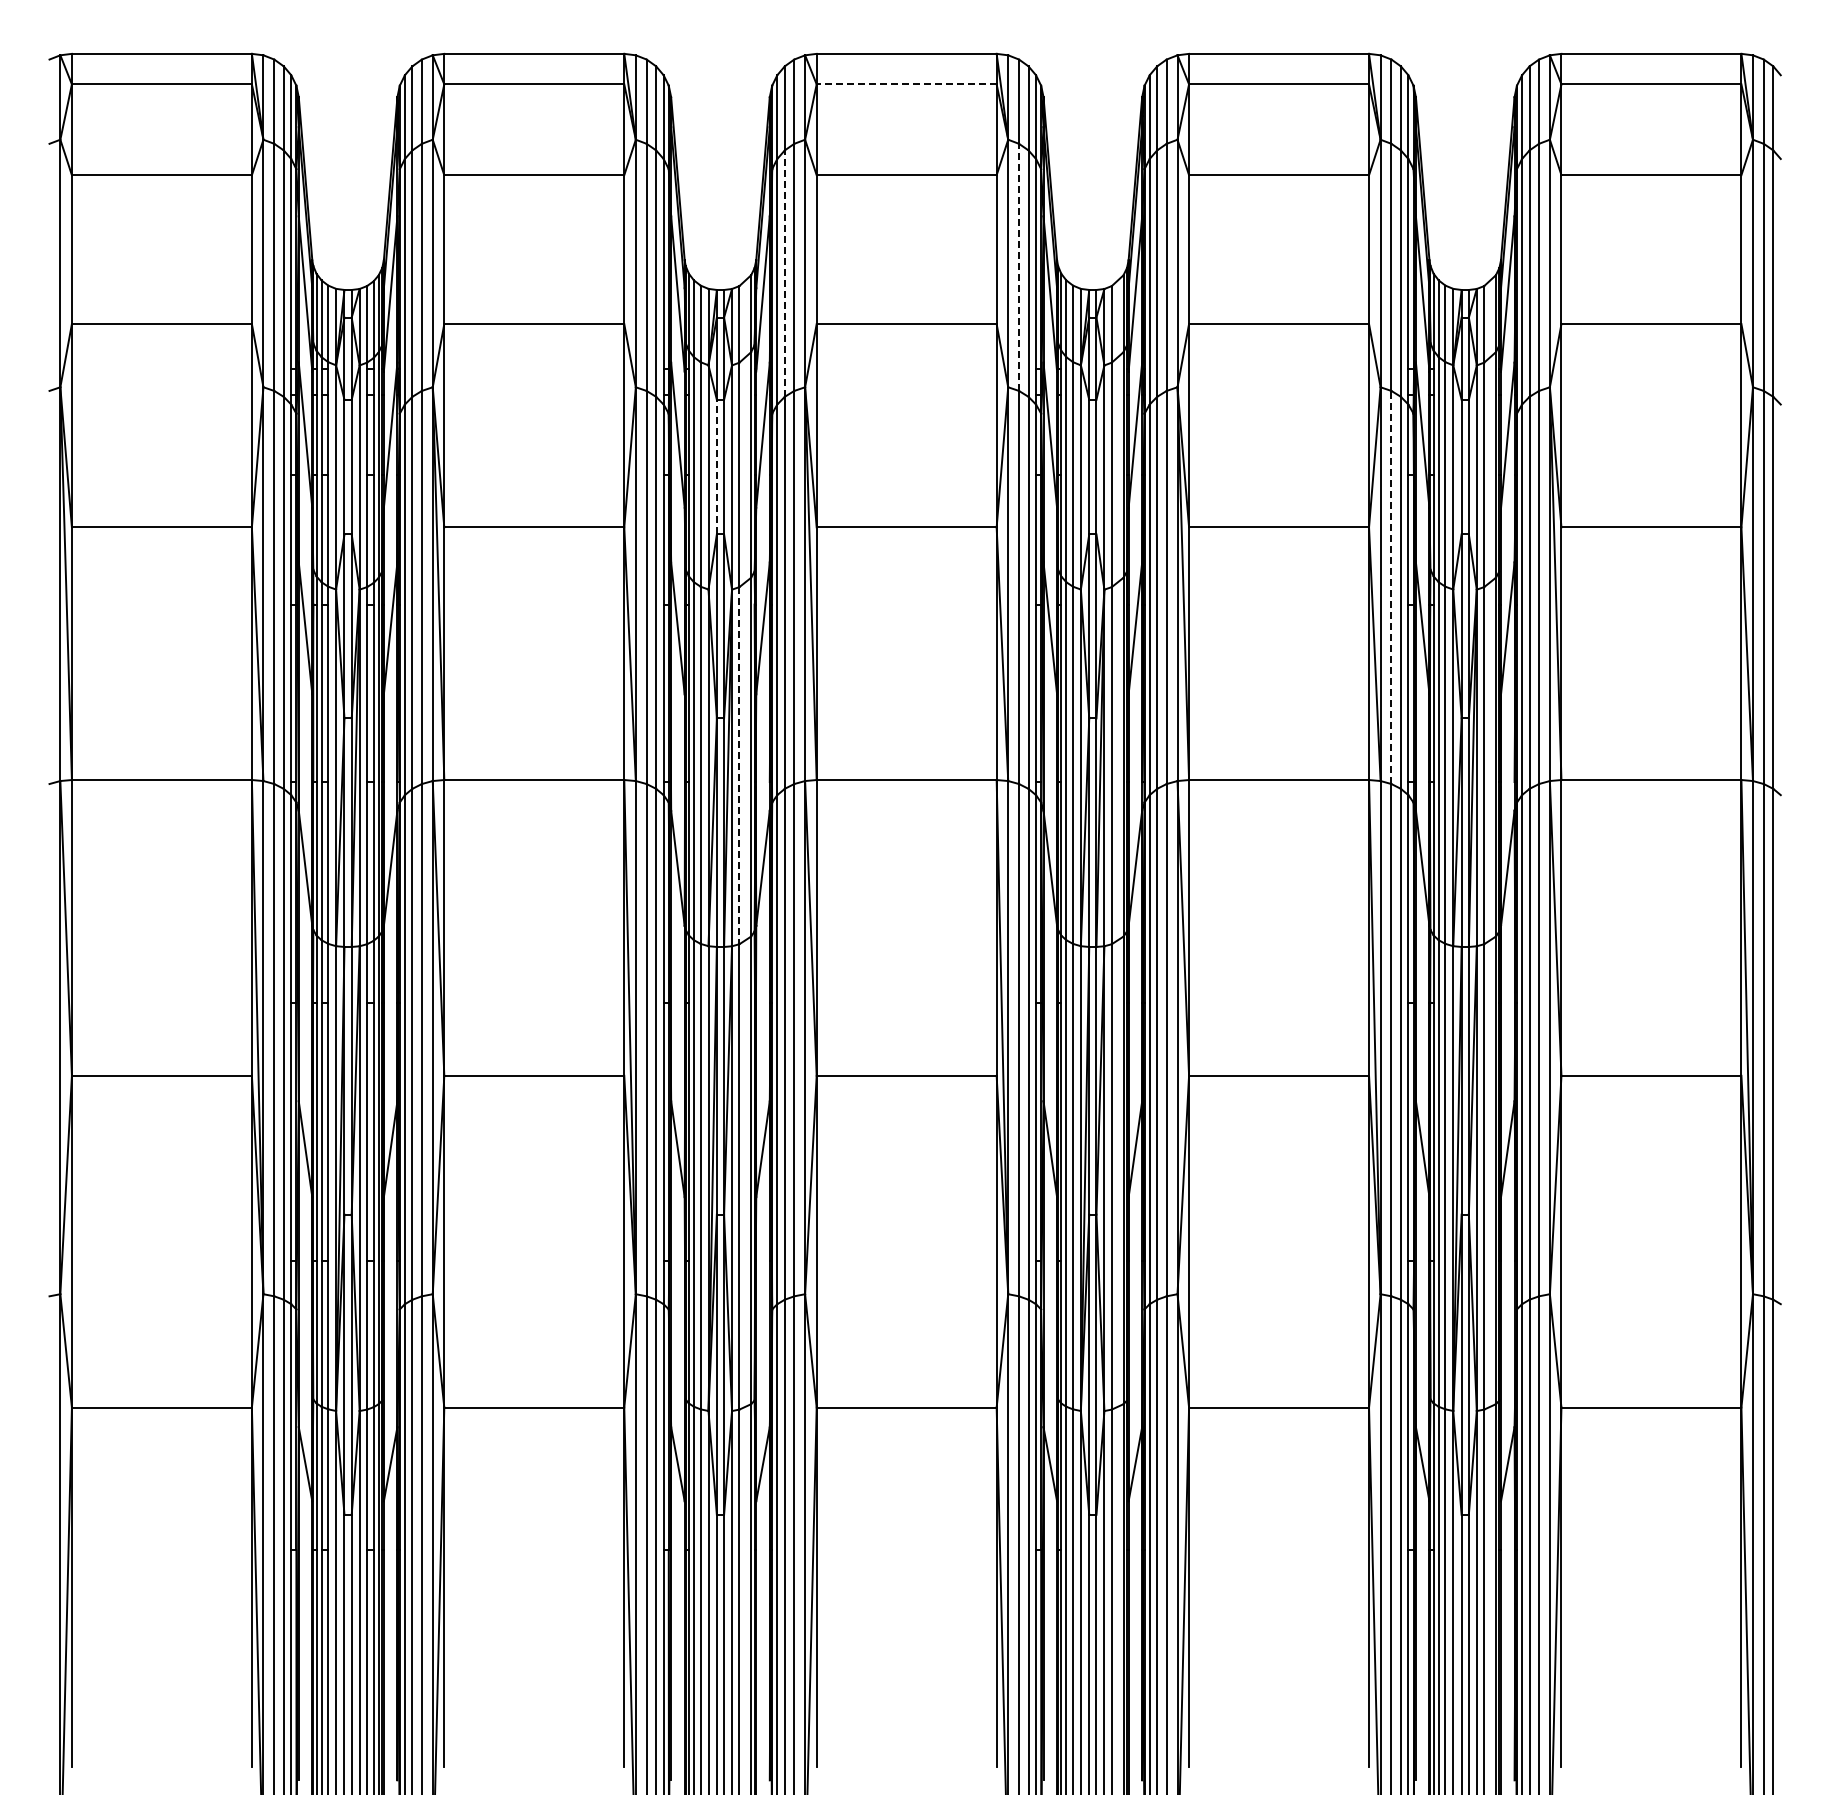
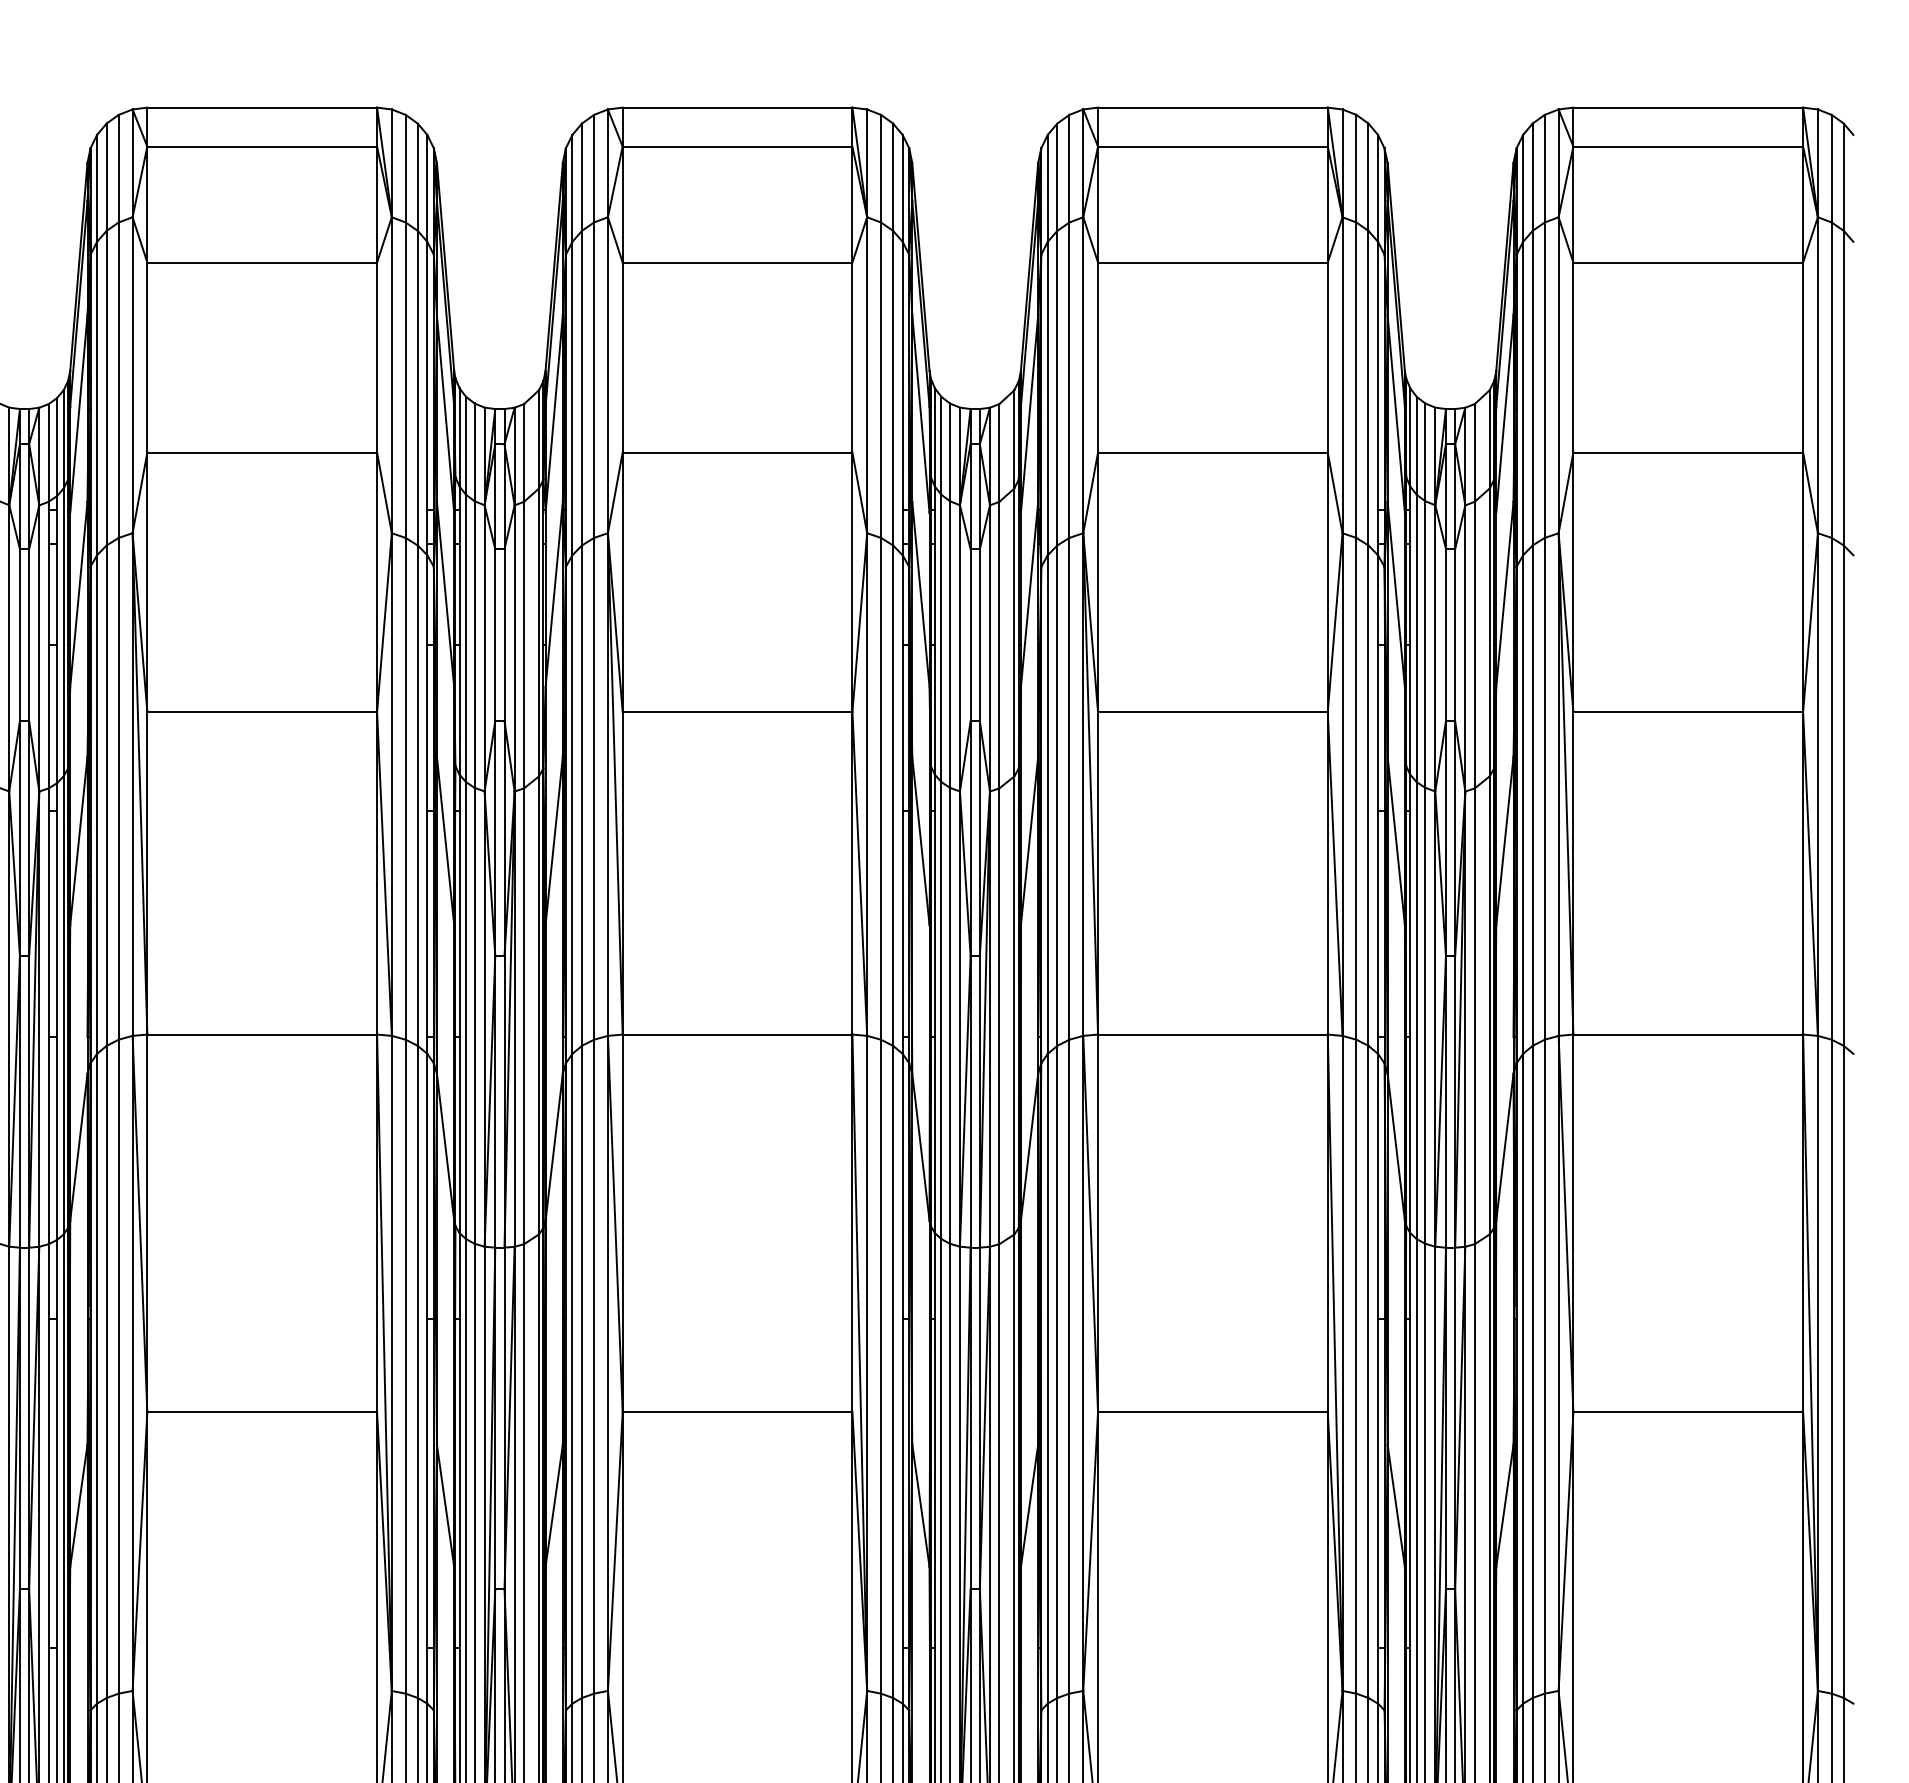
line: (906, 84) -> (737, 146), dashed -> solid
line: (1019, 267) -> (881, 380), dashed -> solid
line: (784, 273) -> (581, 387), dashed -> solid
line: (716, 466) -> (494, 634), dashed -> solid
line: (1391, 587) -> (1356, 788), dashed -> solid
line: (739, 765) -> (524, 1016), dashed -> solid

